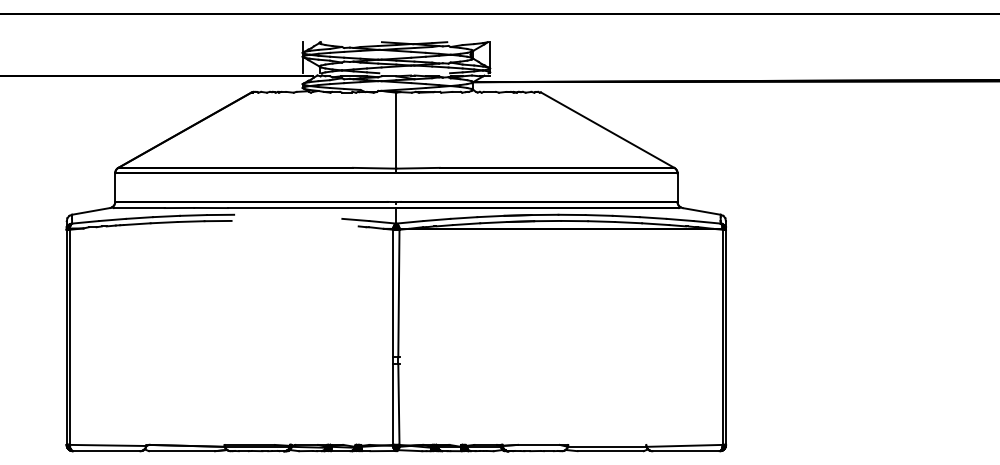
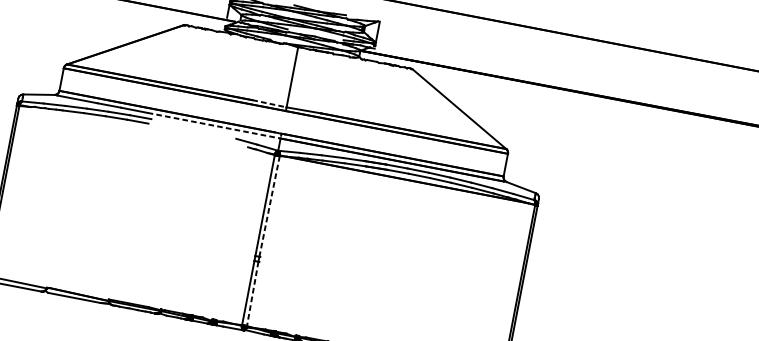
line: (374, 168) -> (269, 103), solid -> dashed
line: (312, 208) -> (214, 126), solid -> dashed
line: (398, 293) -> (269, 206), solid -> dashed
line: (398, 404) -> (252, 293), solid -> dashed

